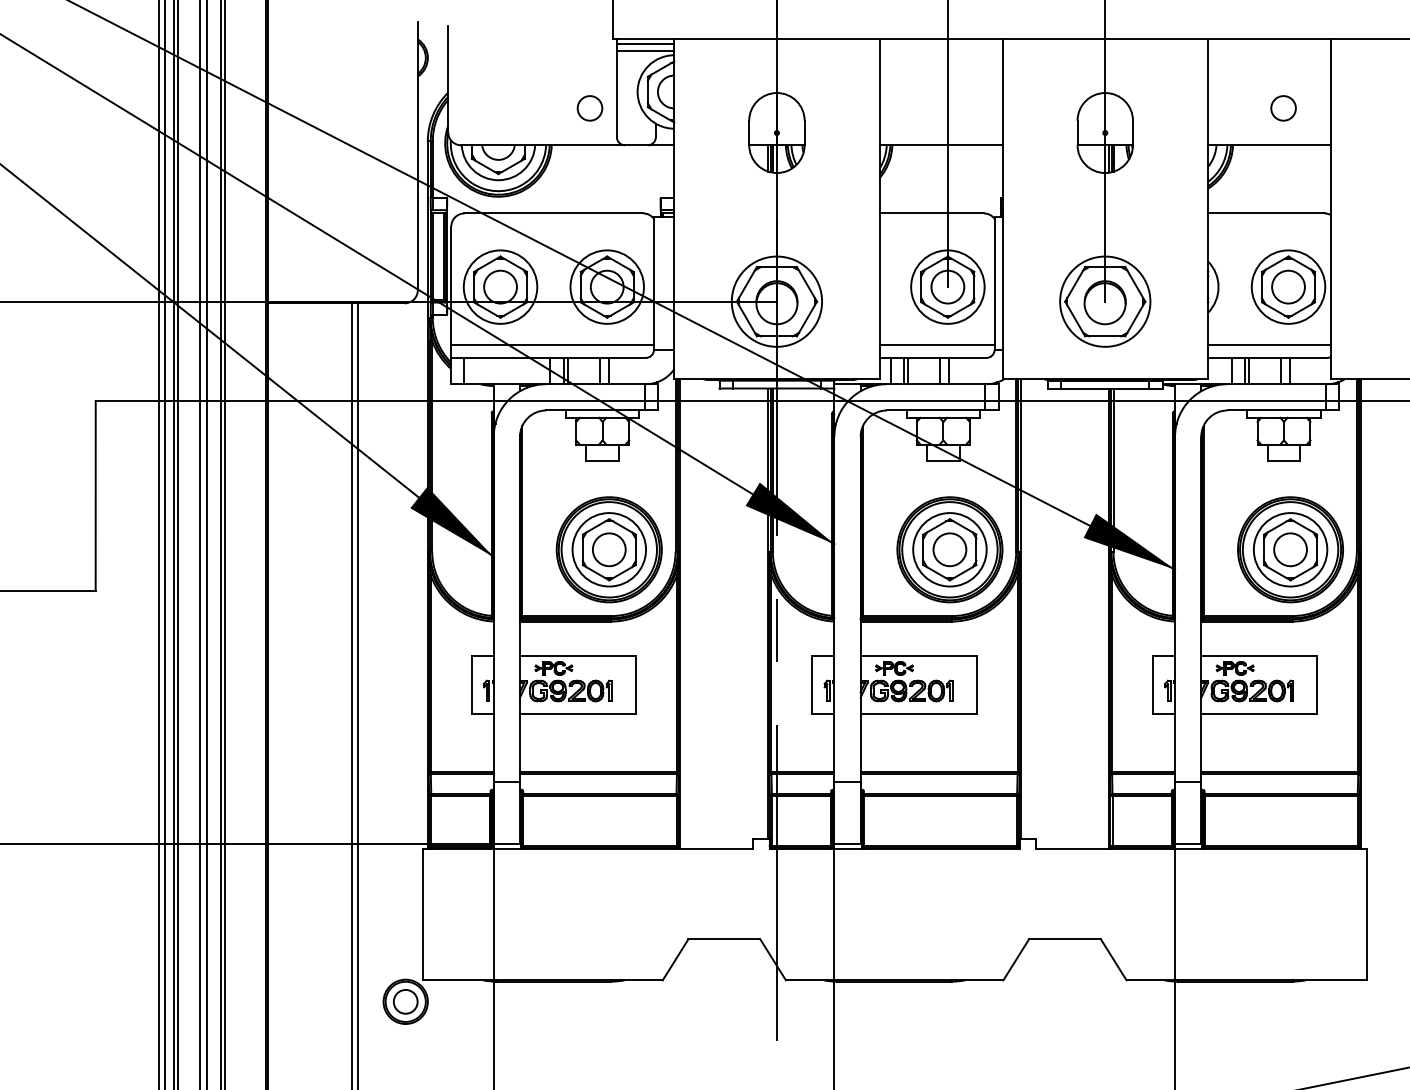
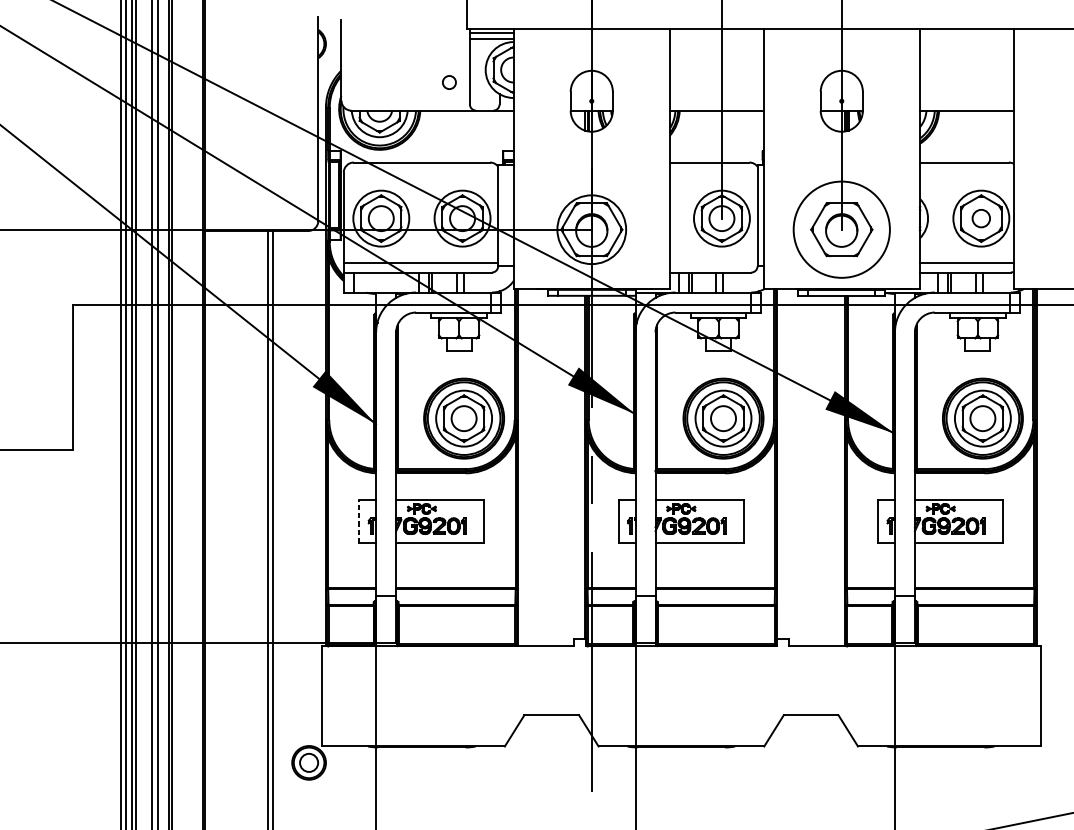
circle: (589, 108) -> (449, 82), size x0.7
circle: (1283, 108) -> (977, 82), removed
circle: (1288, 286) -> (981, 218), size x0.7
circle: (1105, 301) -> (841, 229), size x1.4
line: (936, 344) -> (713, 262), removed
line: (471, 684) -> (359, 521), solid -> dashed

